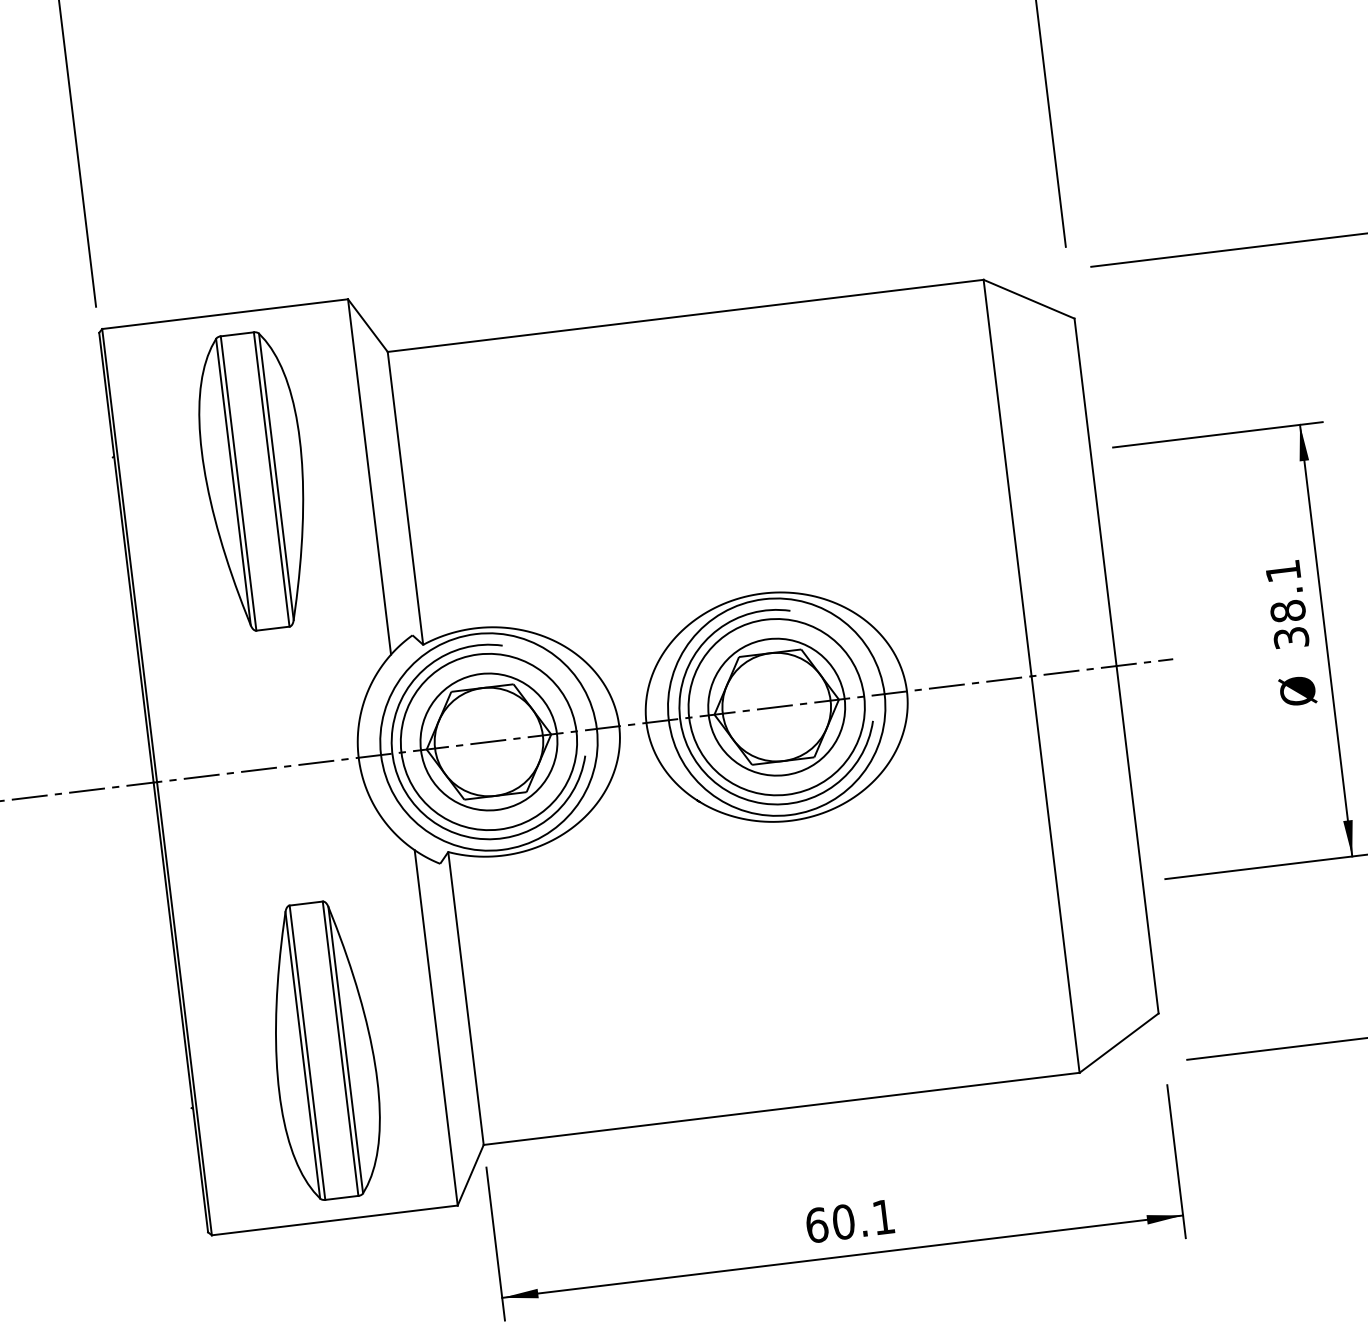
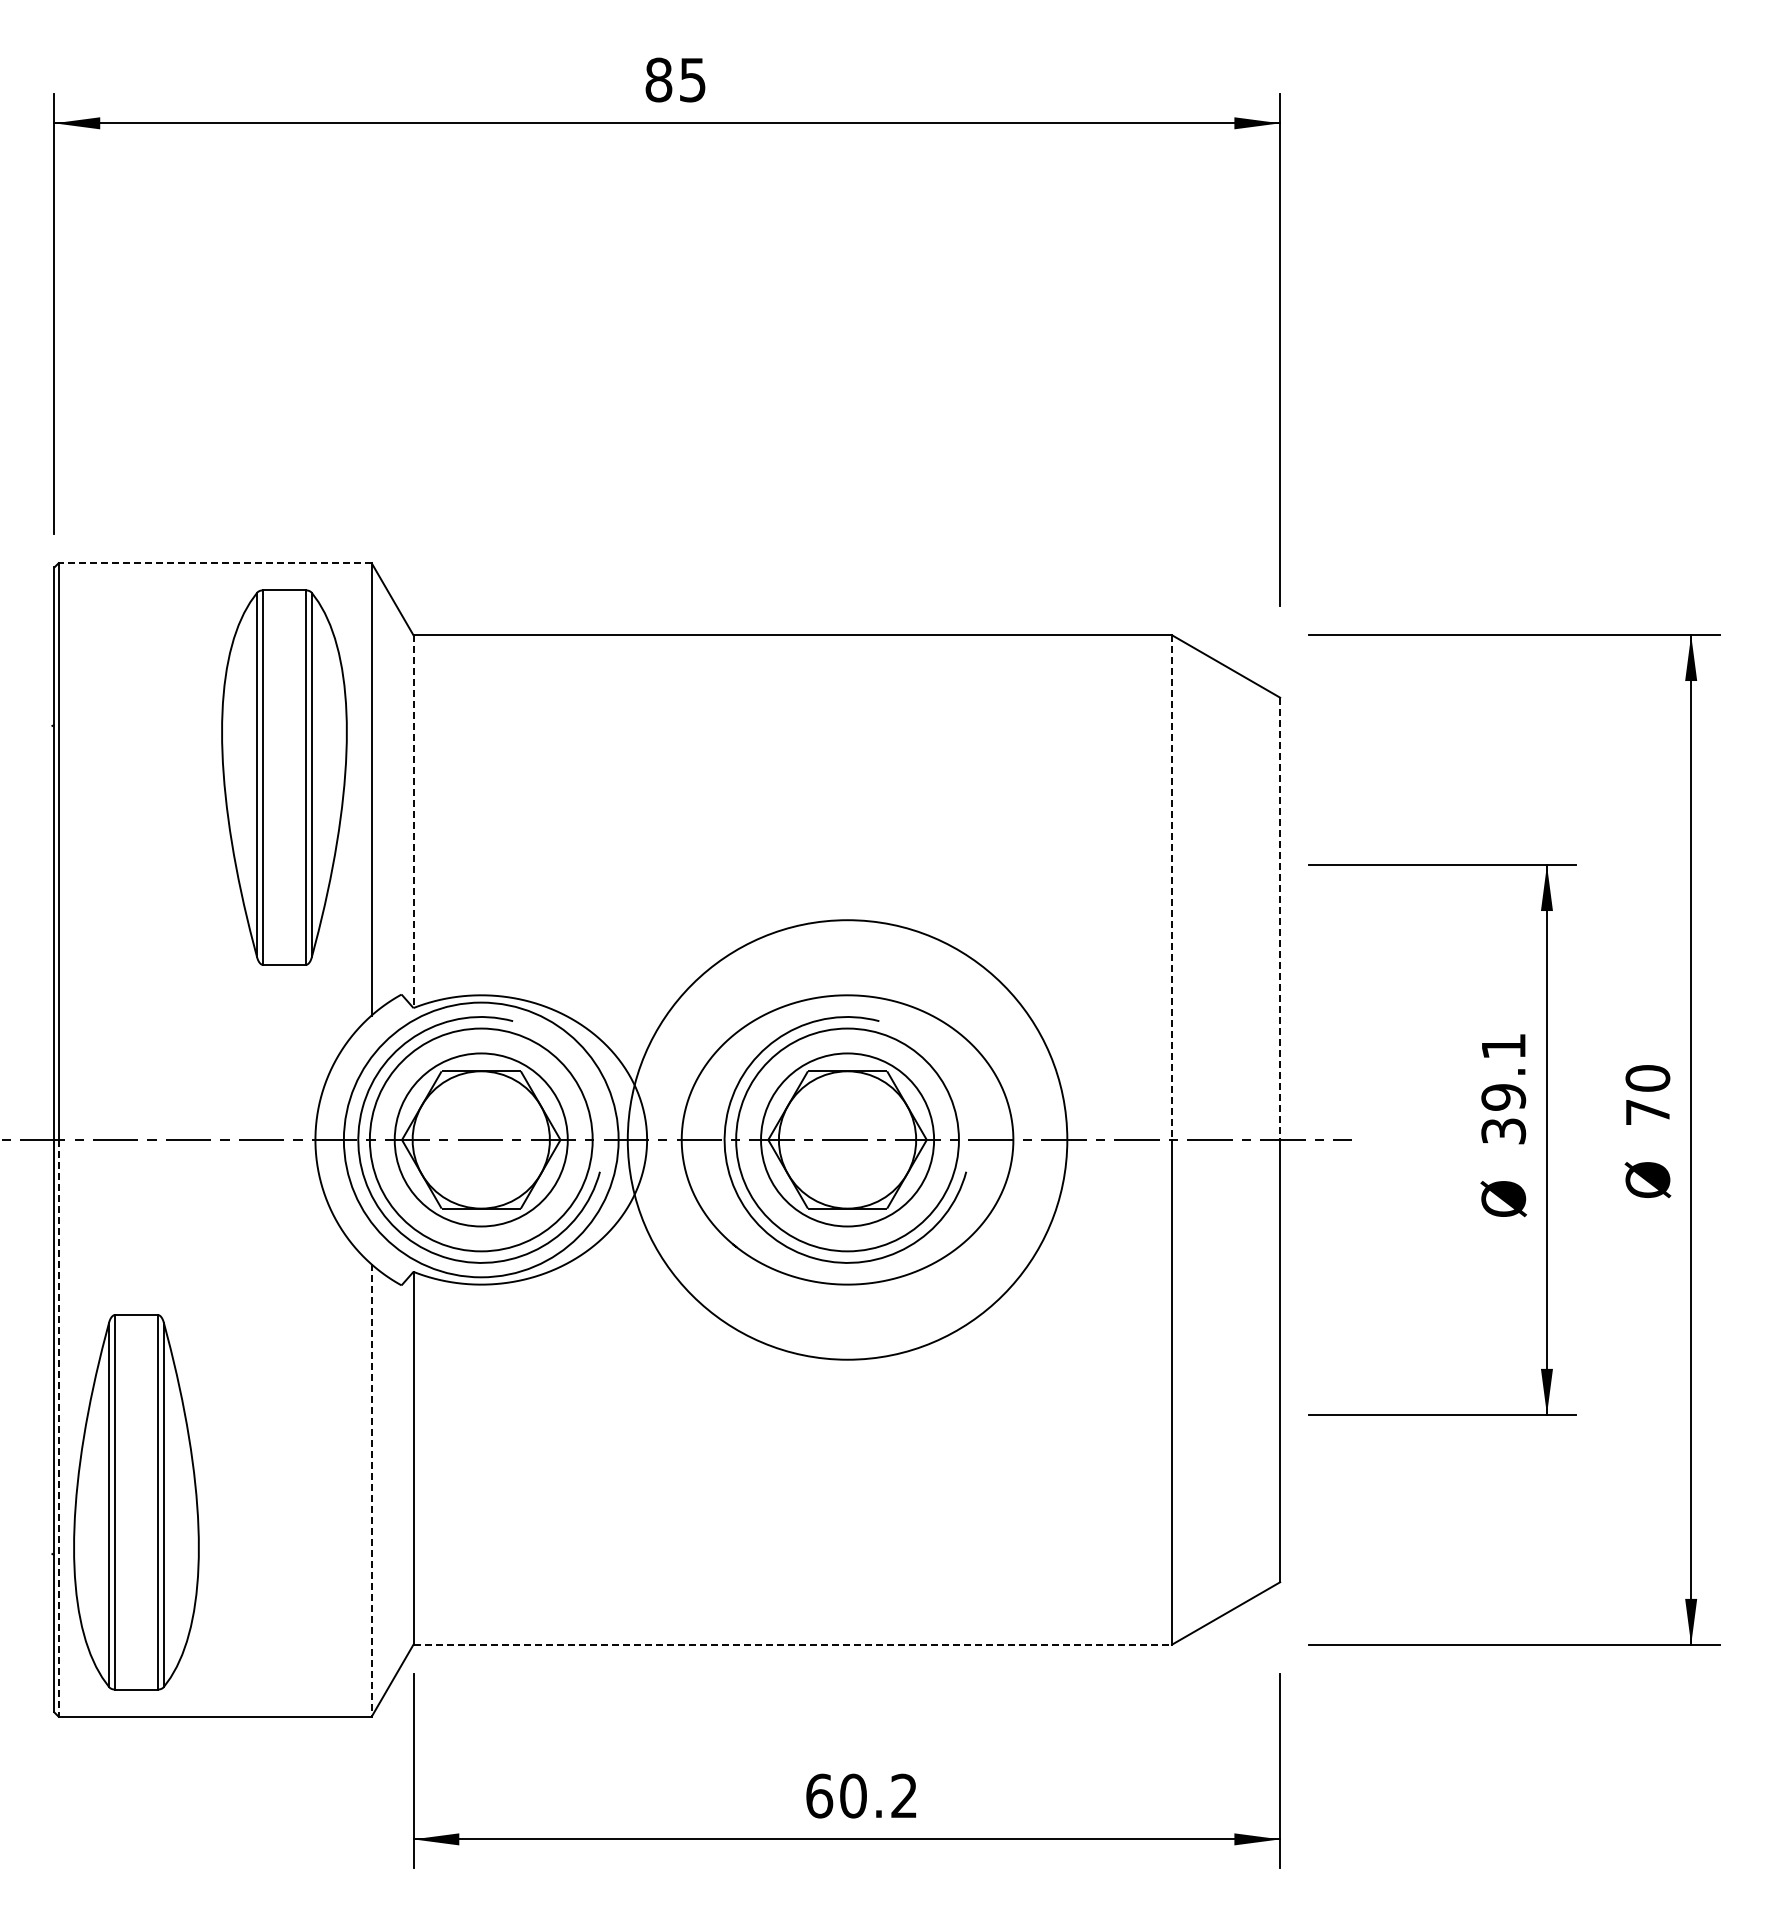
line: (224, 314) -> (214, 563), solid -> dashed
line: (1008, 478) -> (1172, 888), solid -> dashed
part: (255, 481) -> (284, 777), moved
line: (1095, 492) -> (1280, 919), solid -> dashed
line: (405, 499) -> (413, 822), solid -> dashed
text: (1287, 611) -> (1503, 1097), 38.1 -> 39.1
circle: (776, 706) -> (847, 1139), size x1.6
line: (184, 1008) -> (58, 1428), solid -> dashed
line: (436, 1028) -> (371, 1491), solid -> dashed
part: (324, 1050) -> (136, 1502), moved
line: (782, 1108) -> (793, 1644), solid -> dashed
text: (882, 1216) -> (903, 1795), 60.1 -> 60.2

